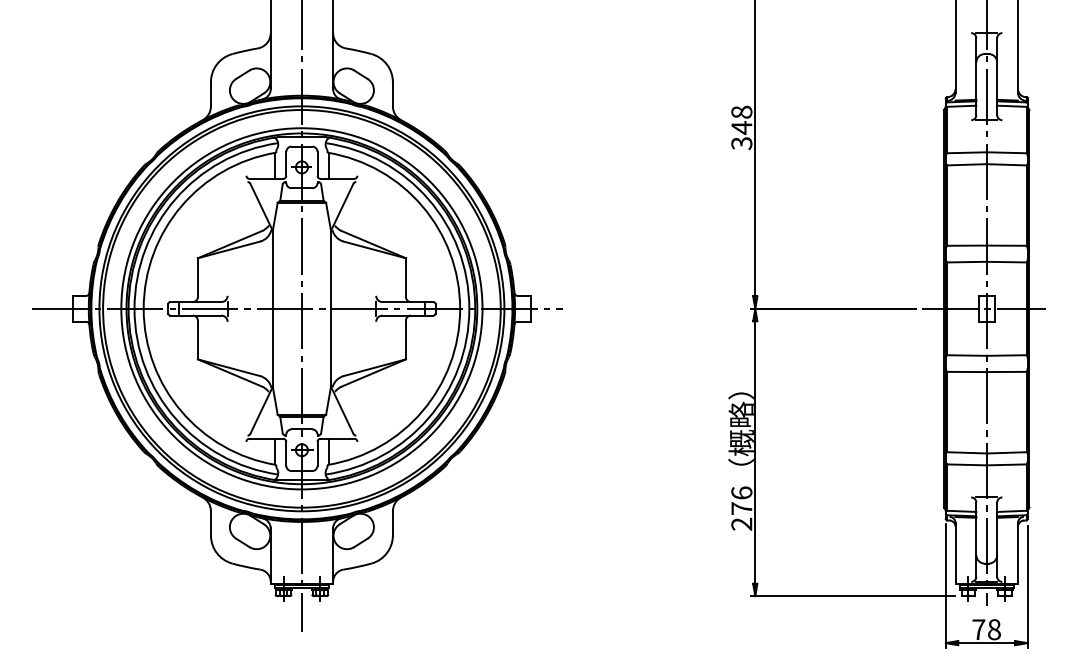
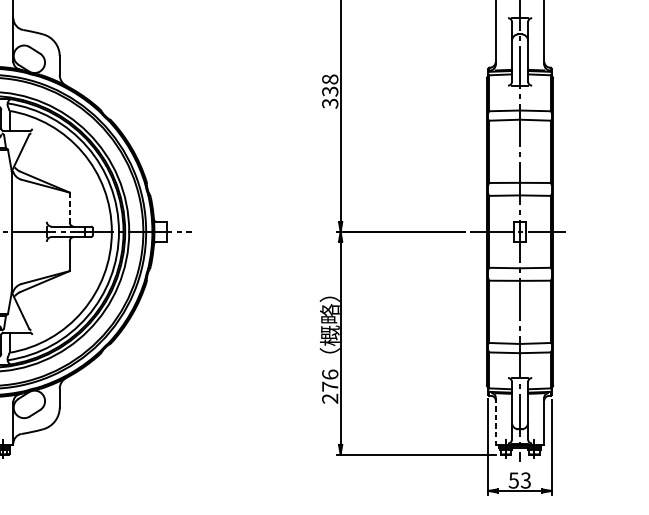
text: (741, 127) -> (329, 91), 348 -> 338
line: (405, 278) -> (69, 208), solid -> dashed
line: (955, 553) -> (495, 421), solid -> dashed
text: (986, 629) -> (519, 480), 78 -> 53

